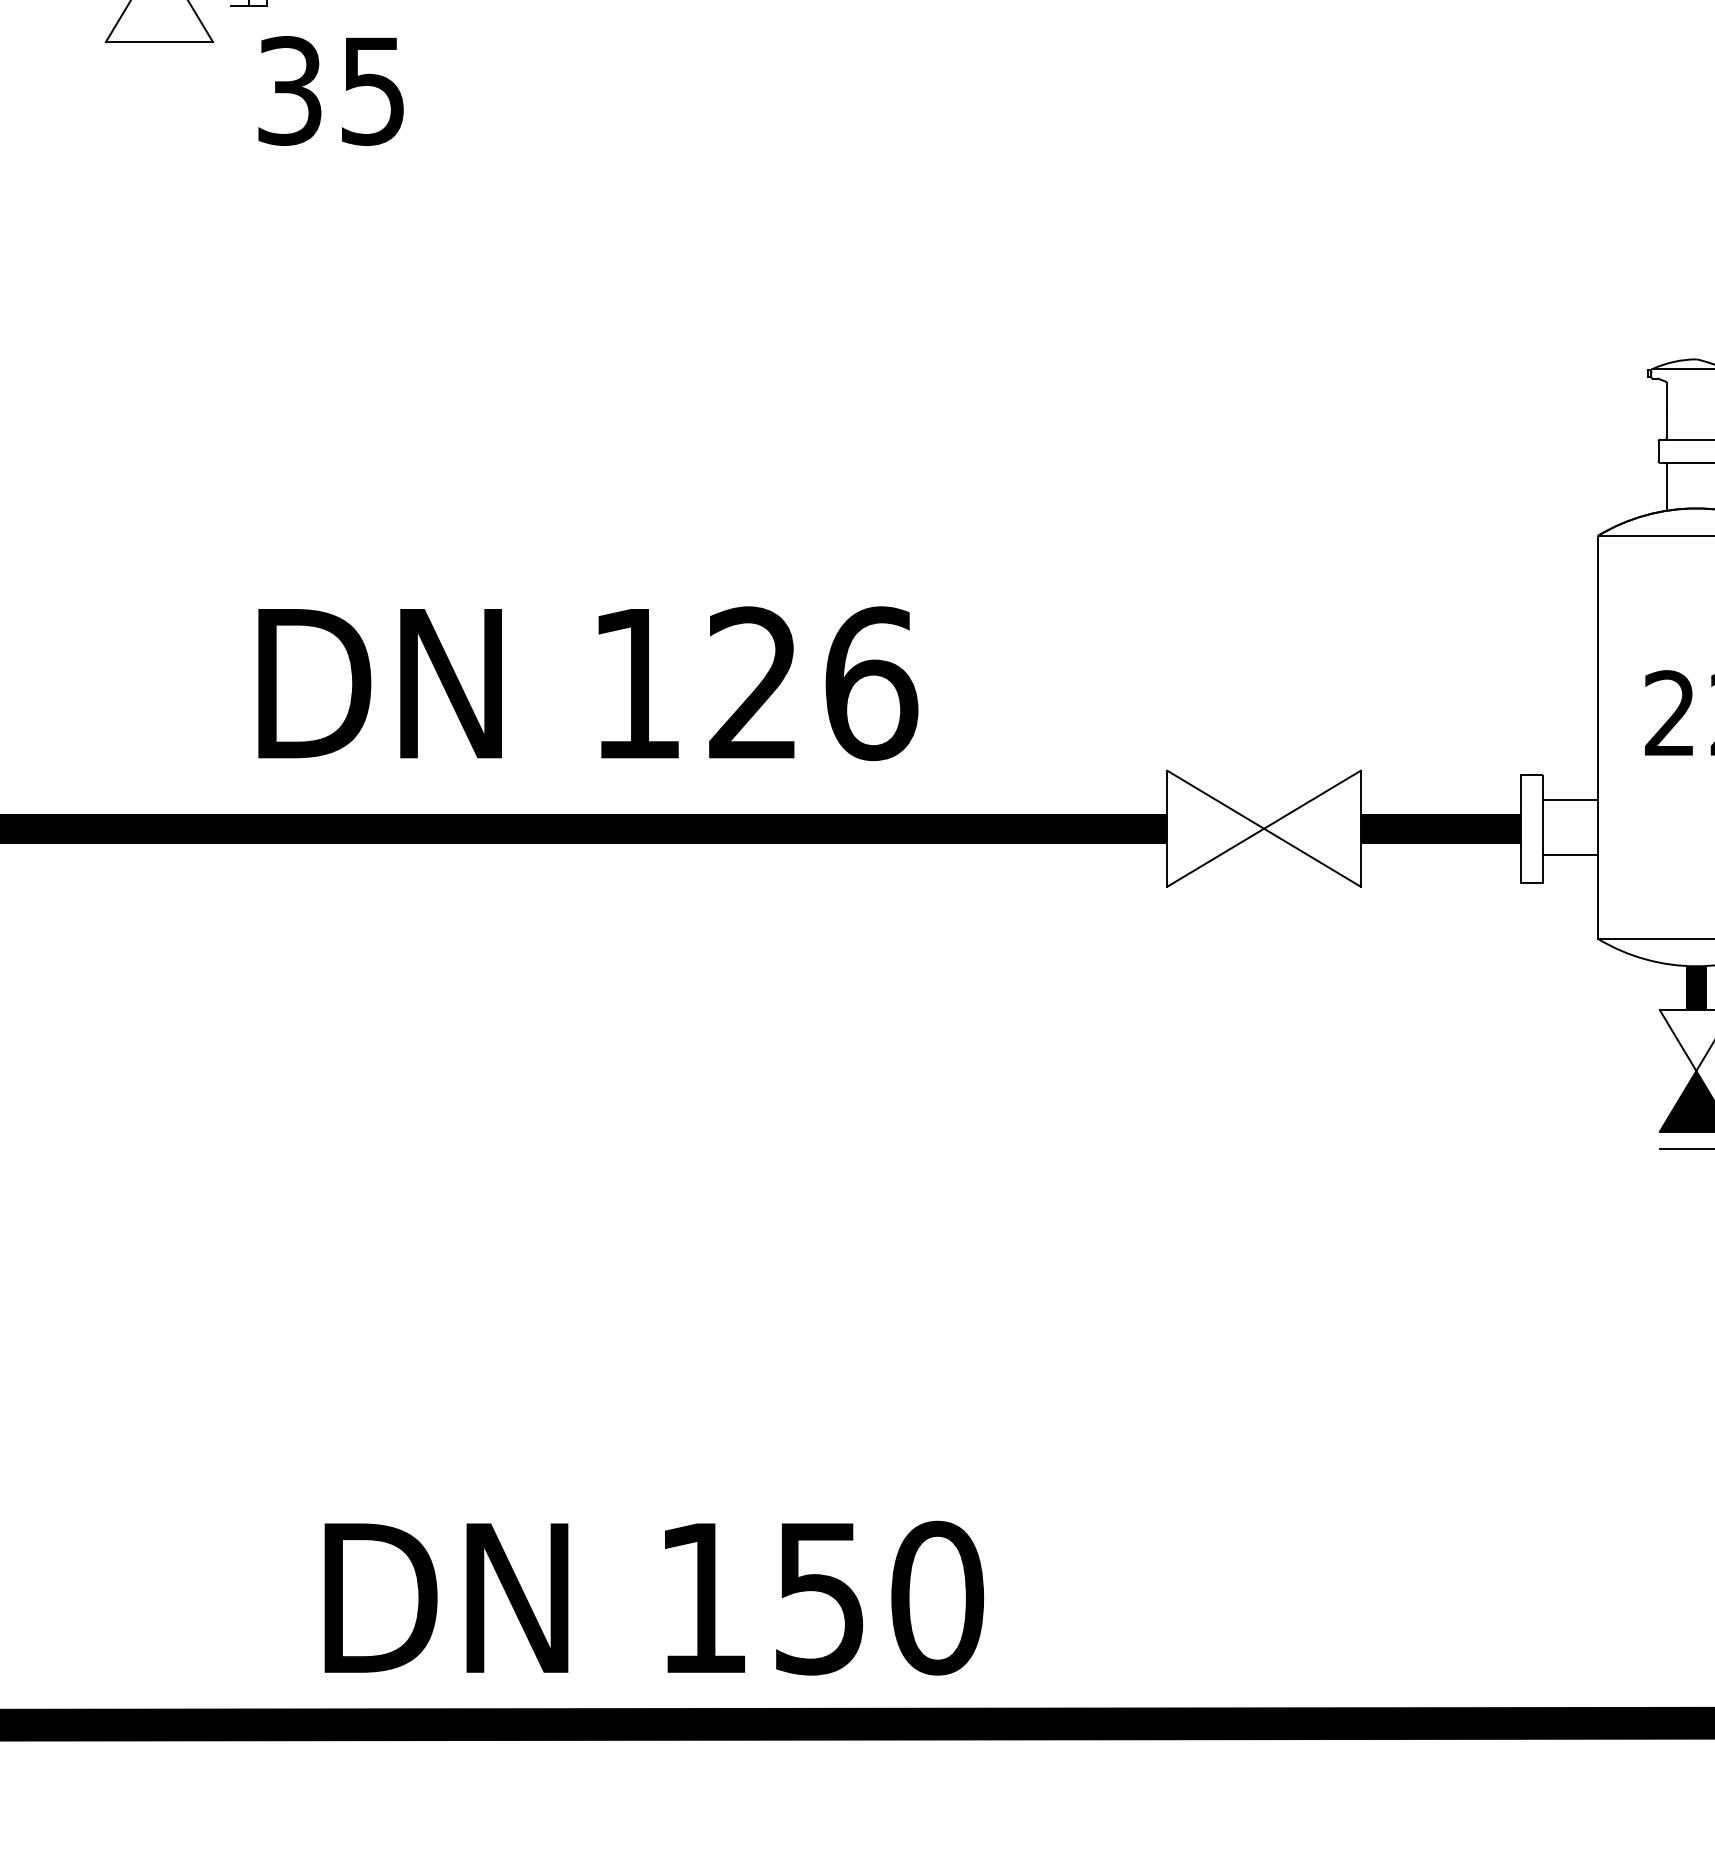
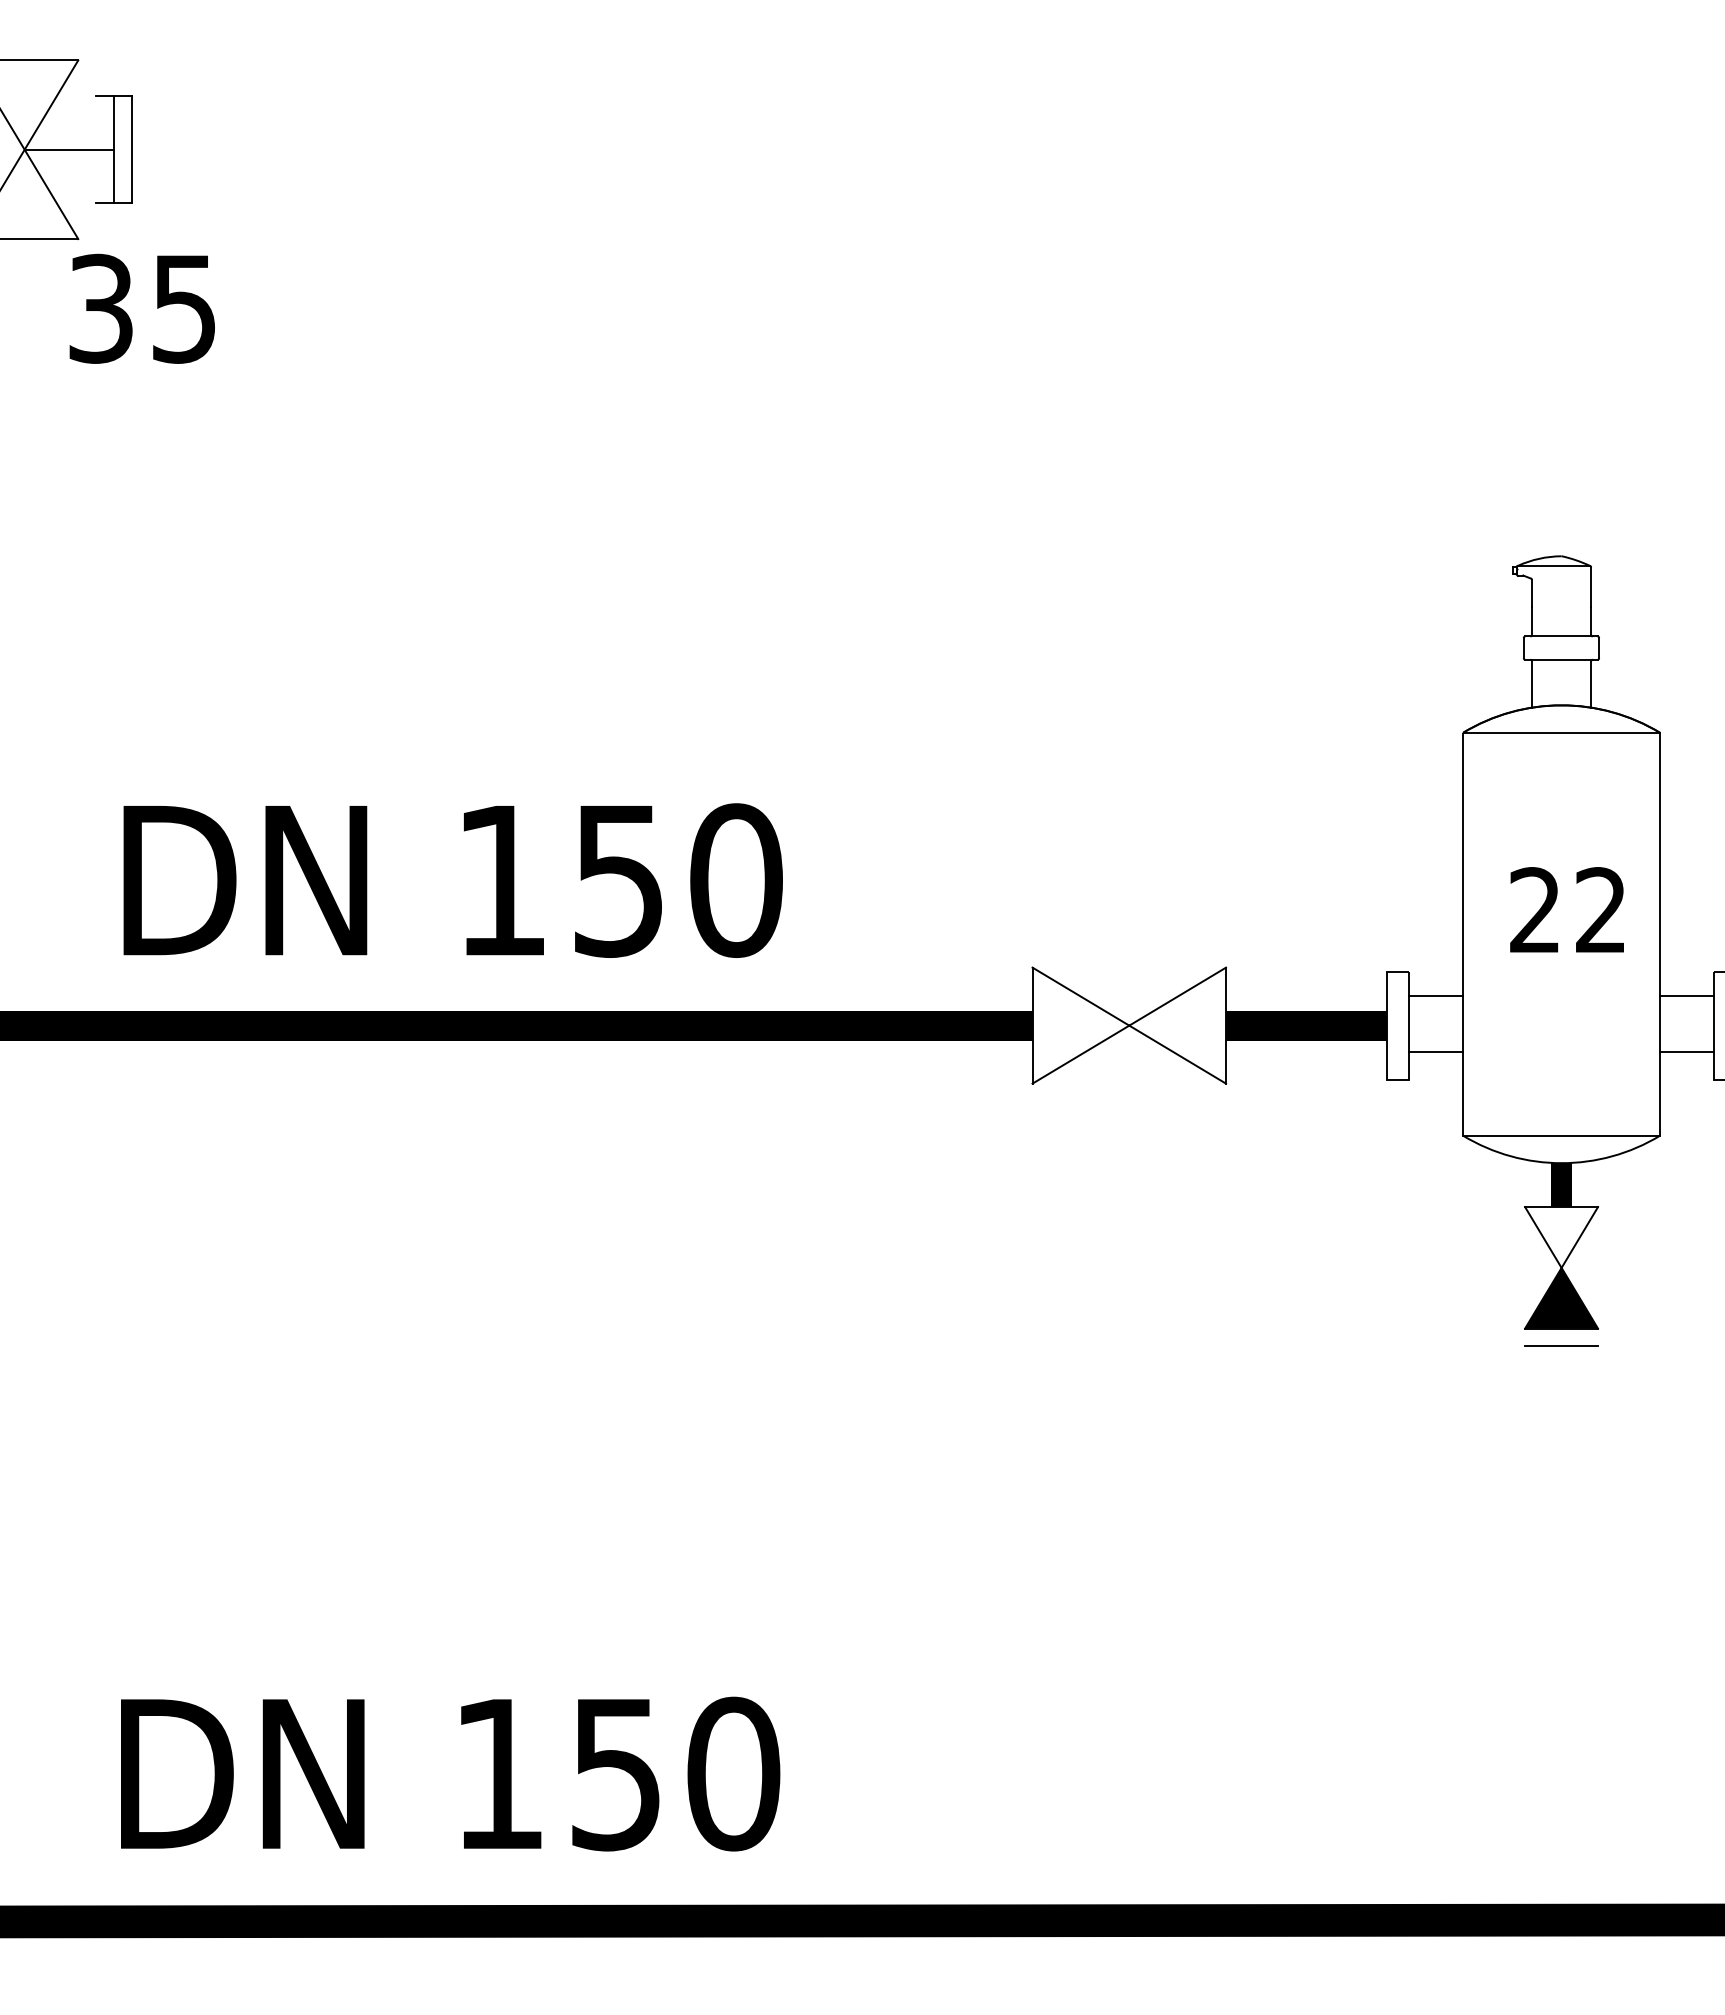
text: (330, 90) -> (141, 308), moved
text: (813, 683) -> (678, 880), 126 -> 150
text: (654, 1597) -> (450, 1773), moved

